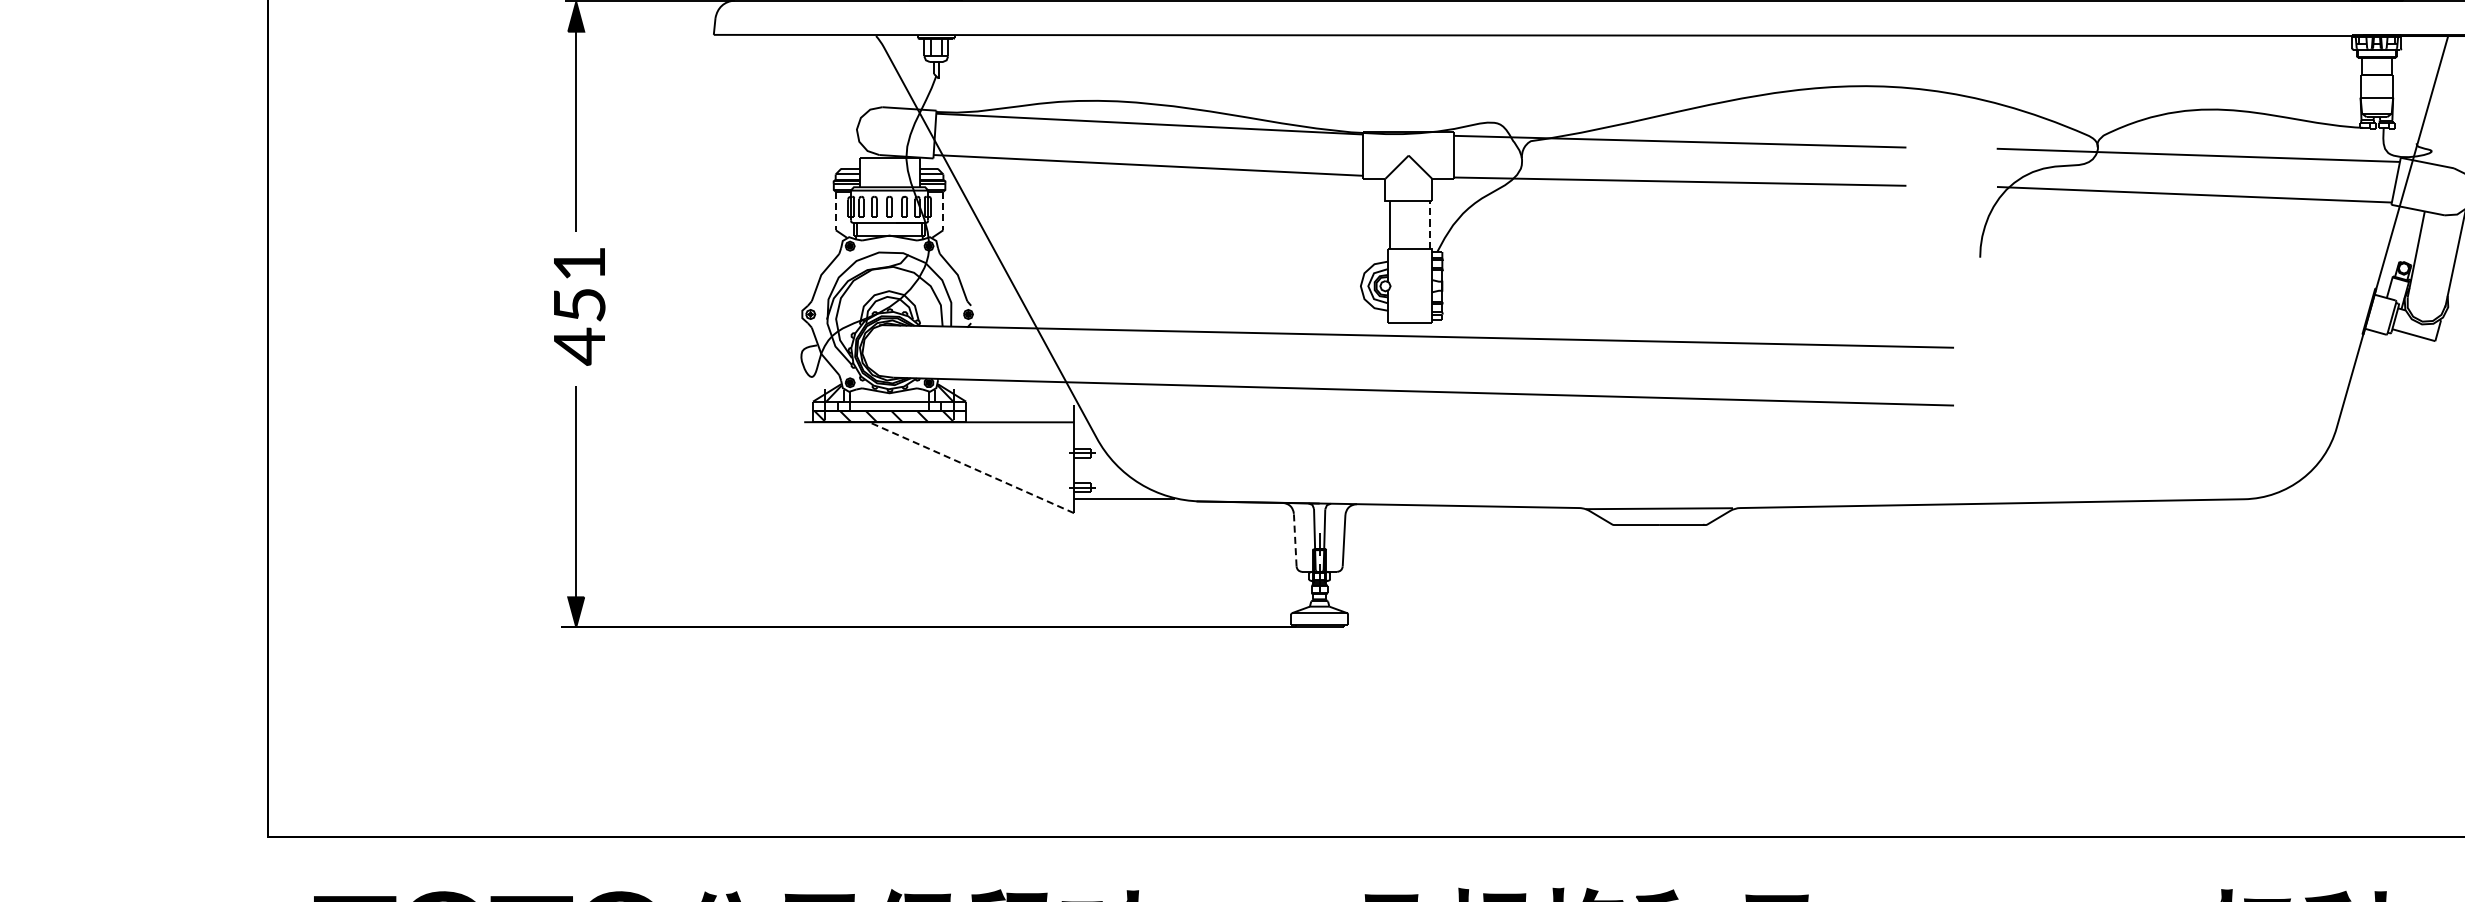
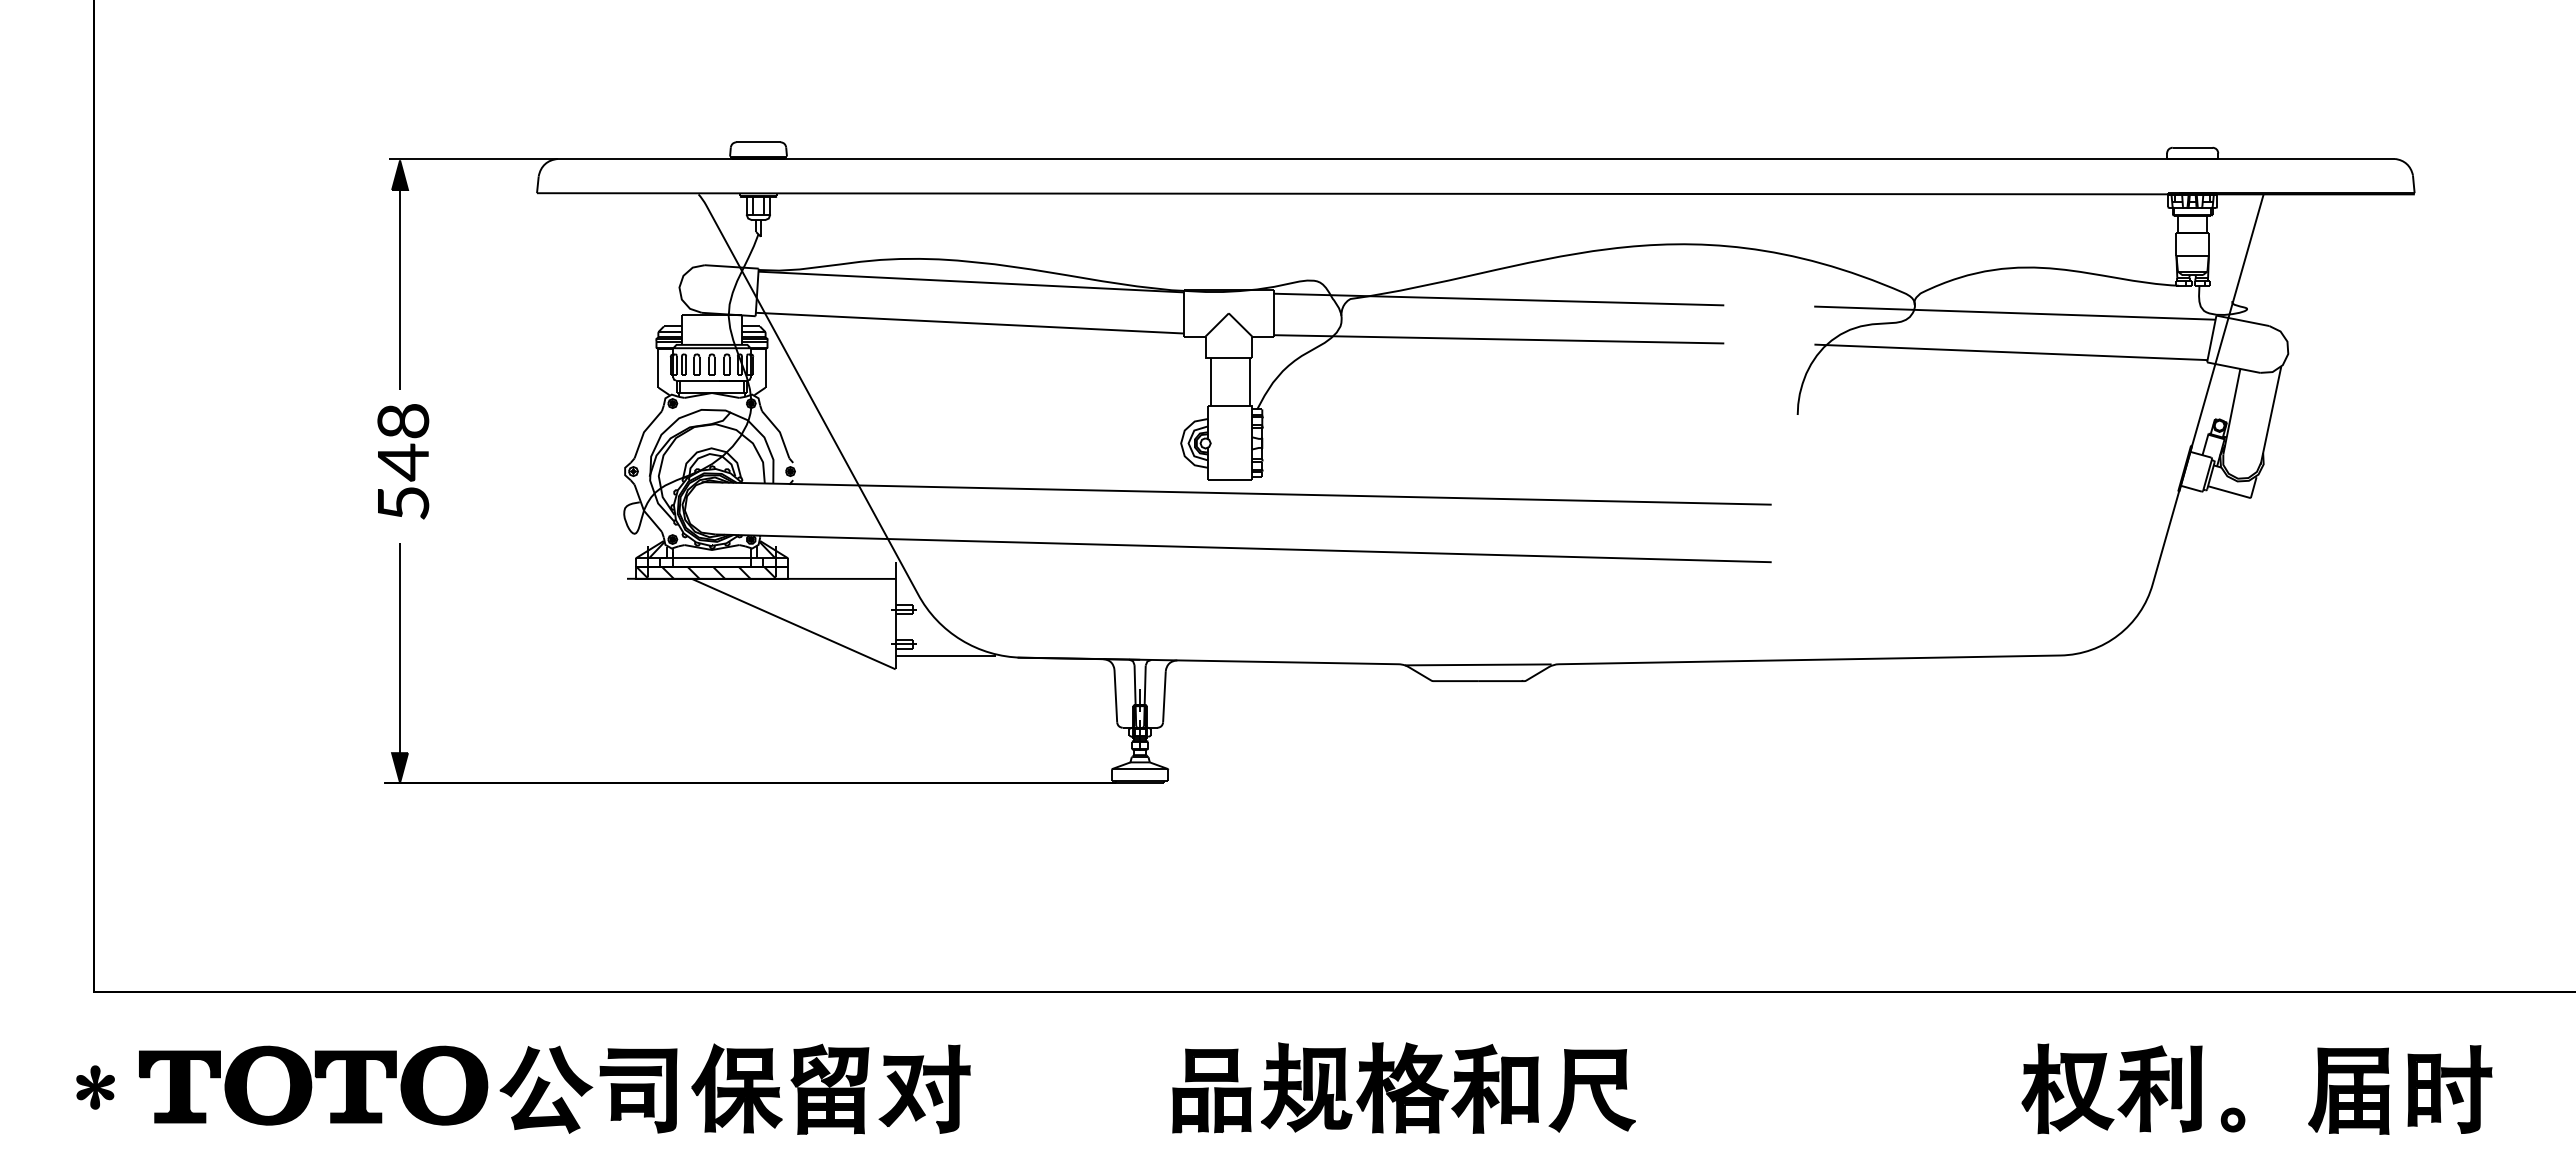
line: (835, 211) -> (658, 369), dashed -> solid
line: (943, 211) -> (765, 369), dashed -> solid
line: (1429, 224) -> (1249, 381), dashed -> solid
text: (579, 306) -> (403, 463), 451 -> 548
line: (971, 468) -> (793, 624), dashed -> solid
line: (1294, 539) -> (1115, 695), dashed -> solid

